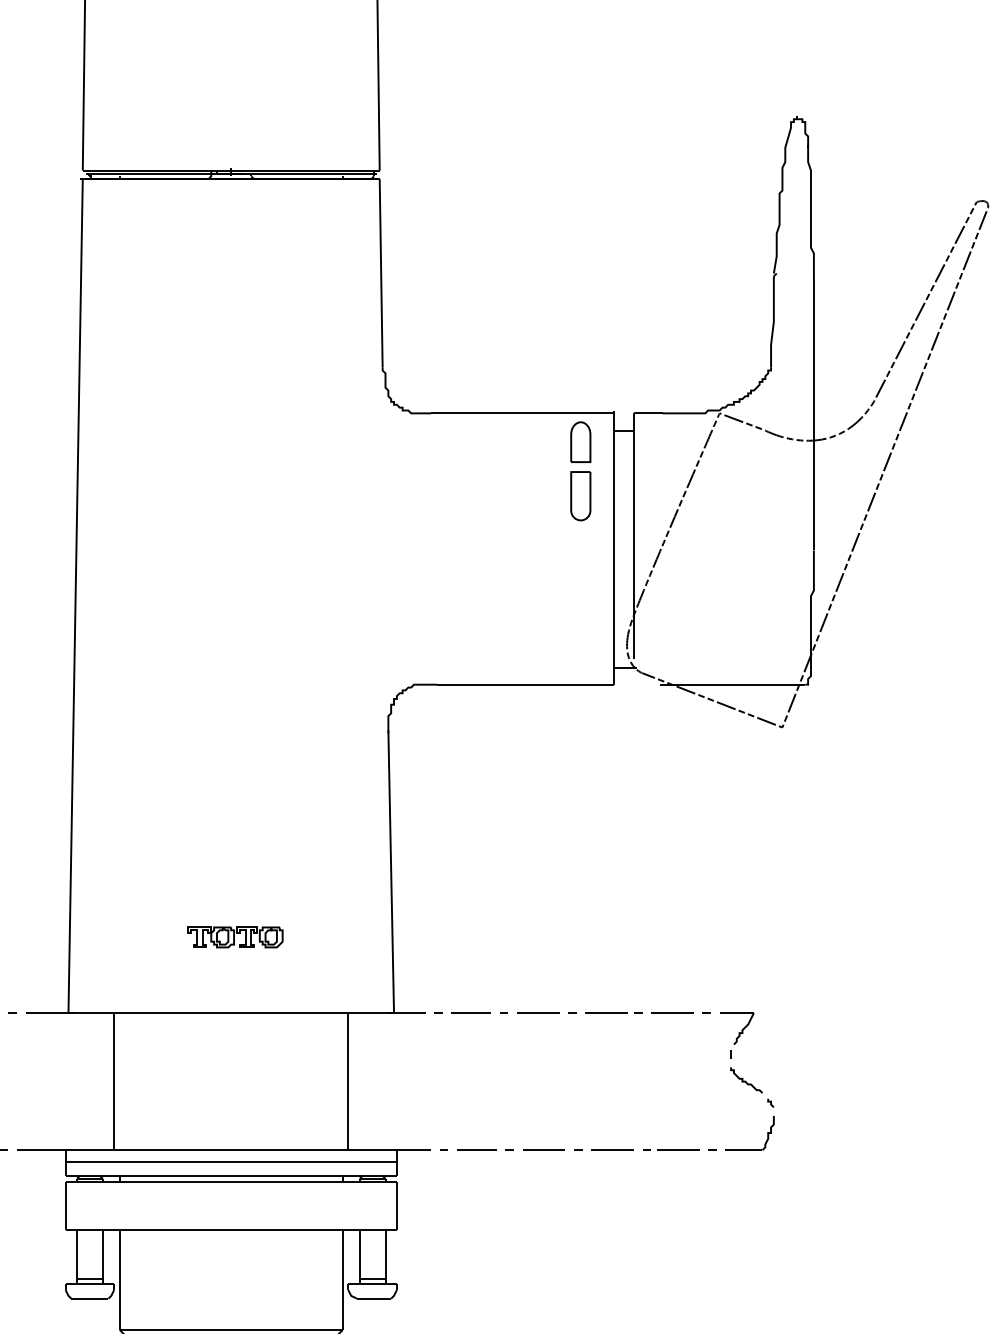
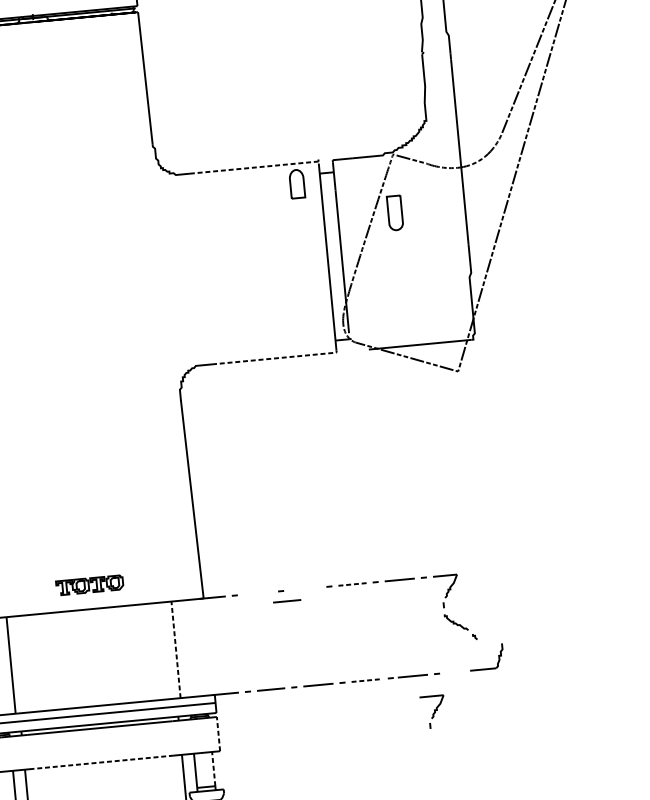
line: (525, 413) -> (256, 167), solid -> dashed
part: (580, 496) -> (394, 213), moved
line: (525, 684) -> (274, 358), solid -> dashed
part: (235, 937) -> (89, 585), moved
line: (470, 1012) -> (286, 600), moved
line: (538, 1012) -> (305, 588), removed
line: (607, 1013) -> (354, 584), solid -> dashed
line: (348, 1081) -> (176, 649), solid -> dashed
part: (749, 1149) -> (487, 668), moved
line: (613, 1150) -> (367, 680), solid -> dashed
part: (702, 1203) -> (433, 712), added
line: (396, 1205) -> (218, 733), solid -> dashed
line: (231, 1230) -> (103, 762), solid -> dashed
line: (385, 1253) -> (213, 768), solid -> dashed

